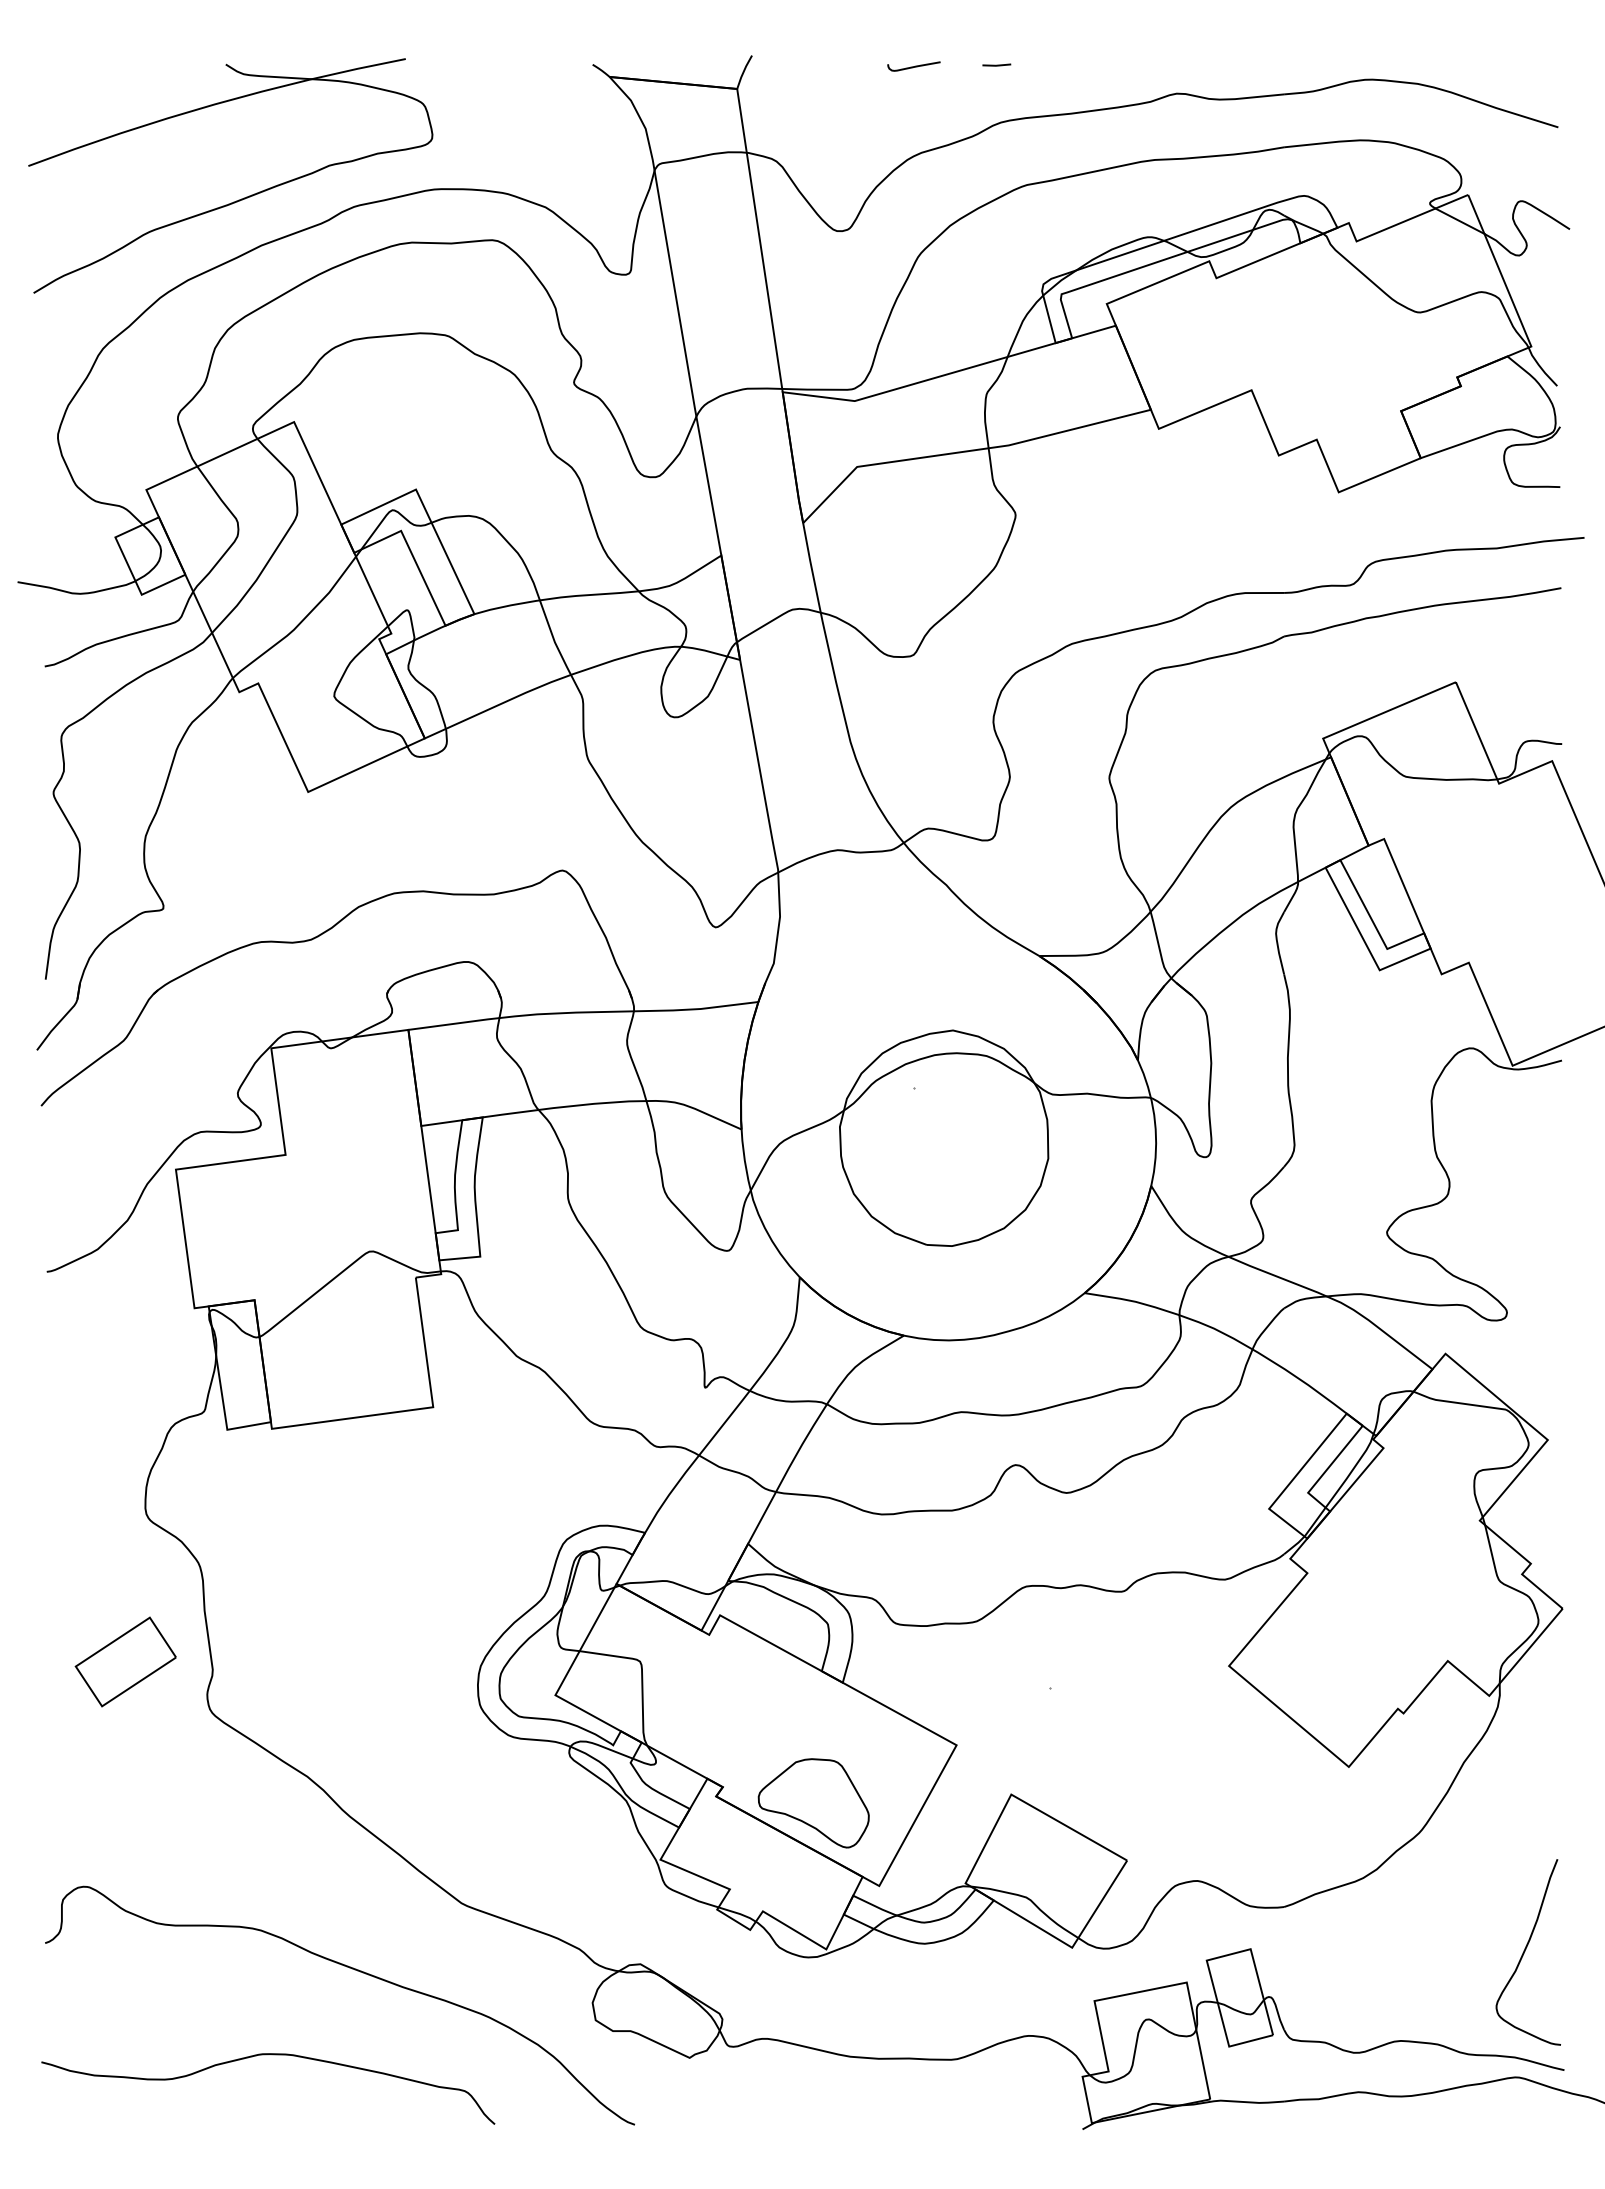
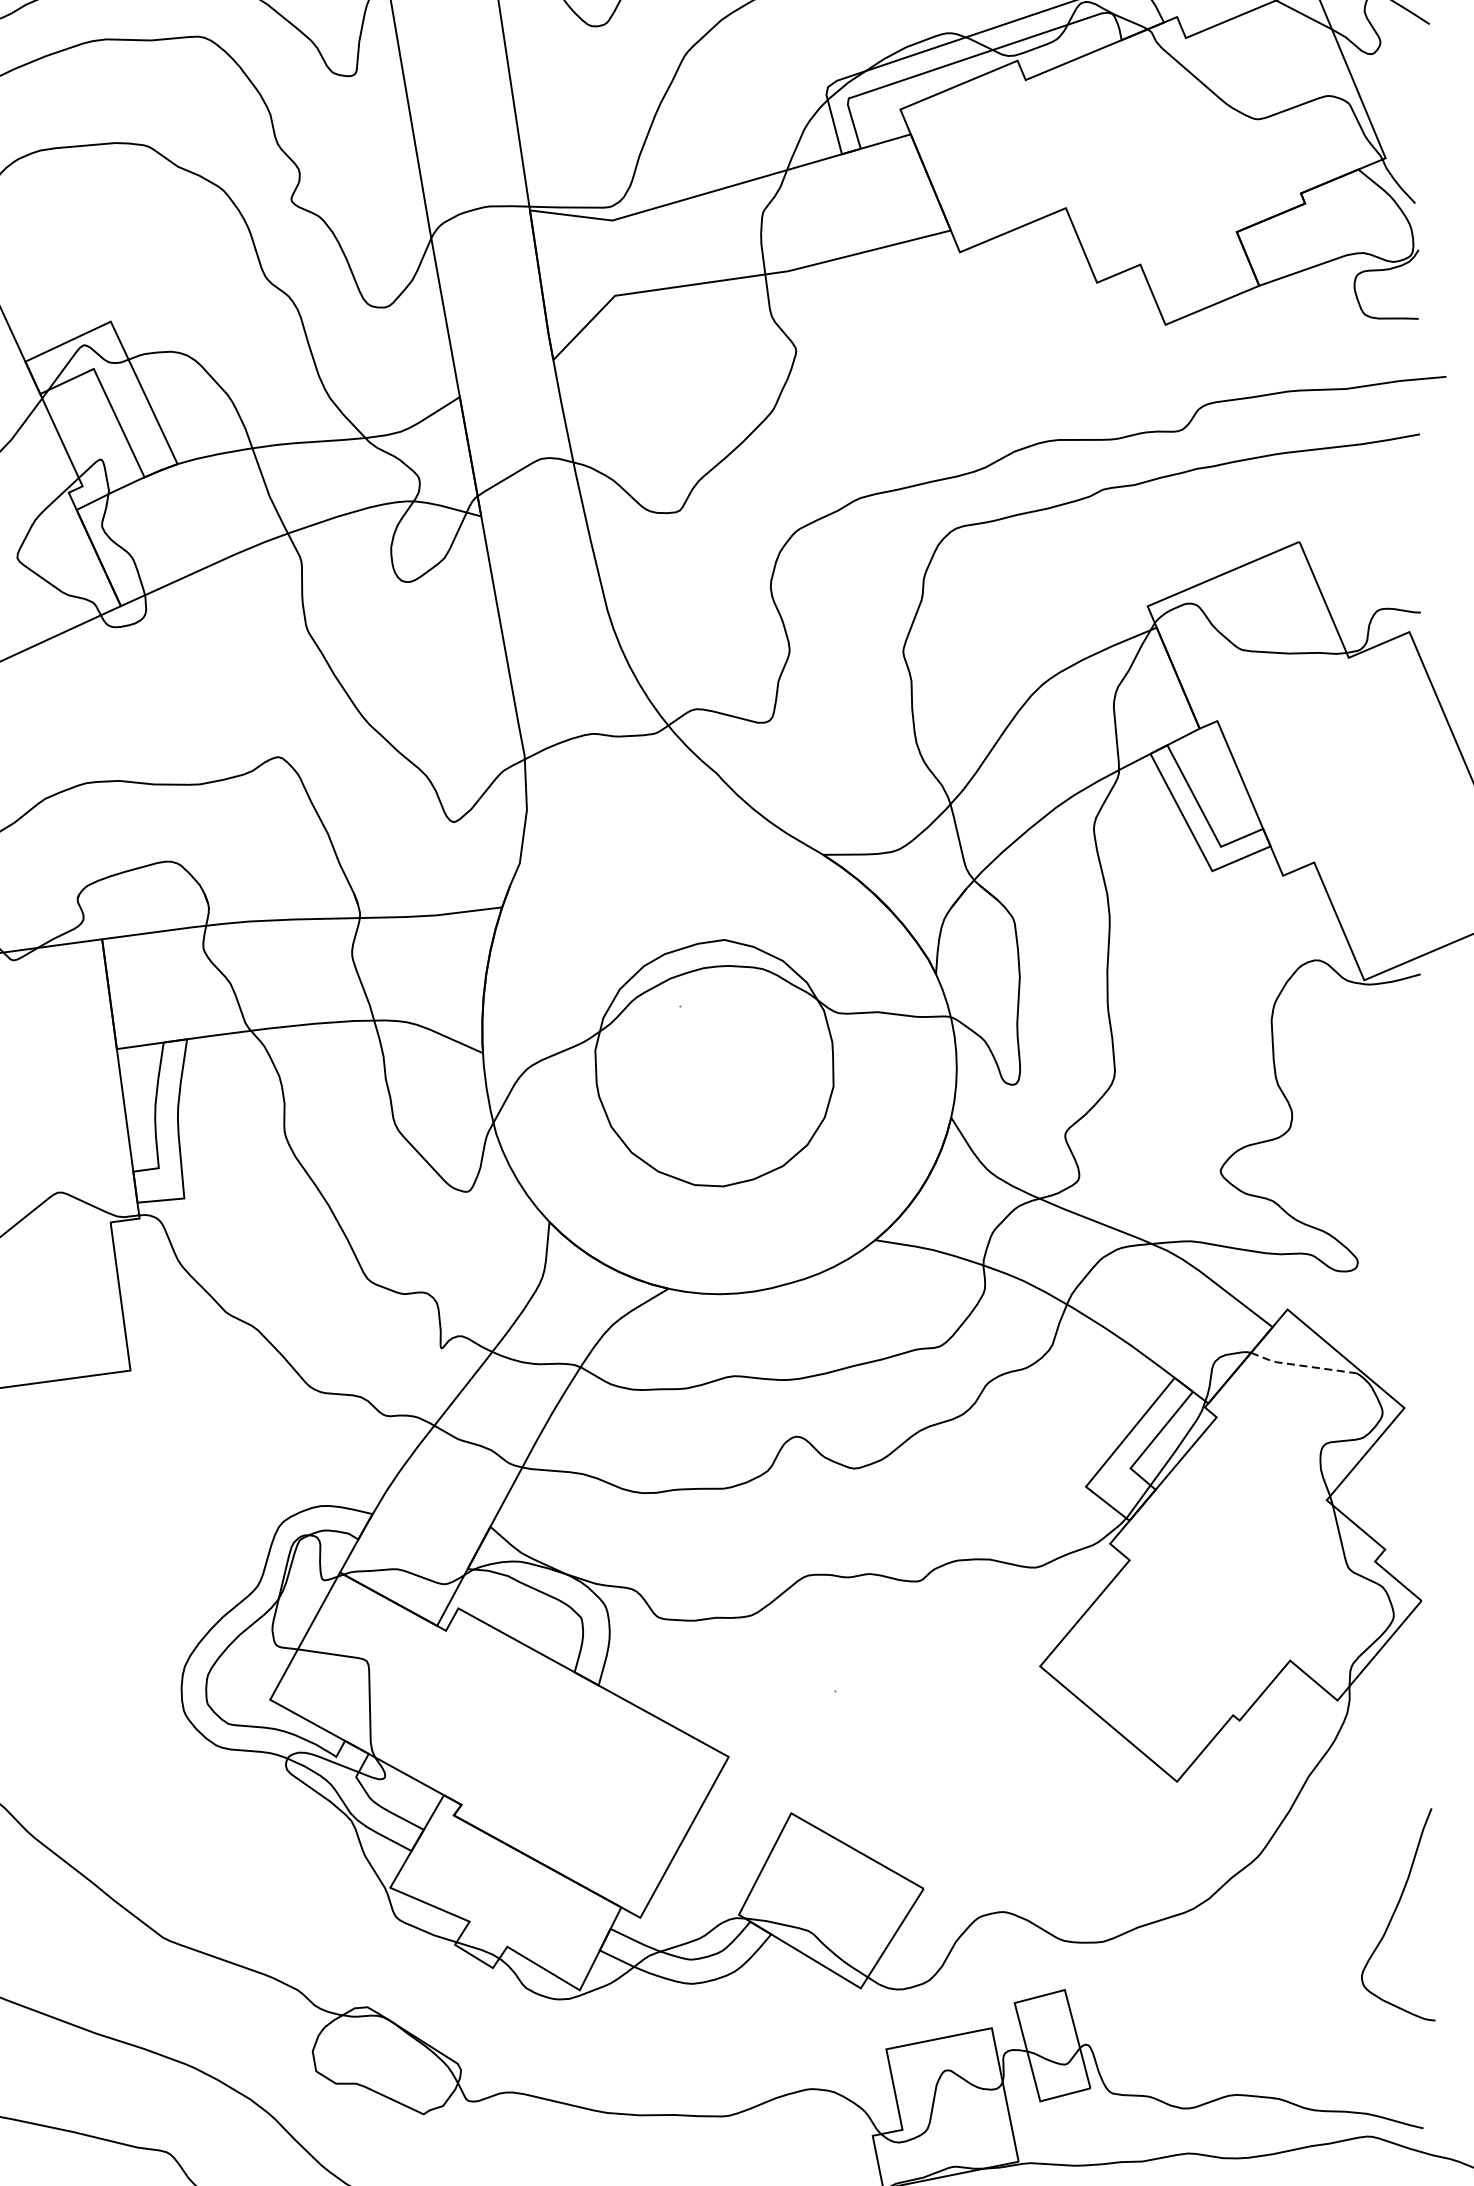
line: (1457, 1402) -> (1301, 1365), solid -> dashed
part: (813, 1803) -> (565, 1823), removed
curve: (1525, 1951) -> (1394, 1913), moved

